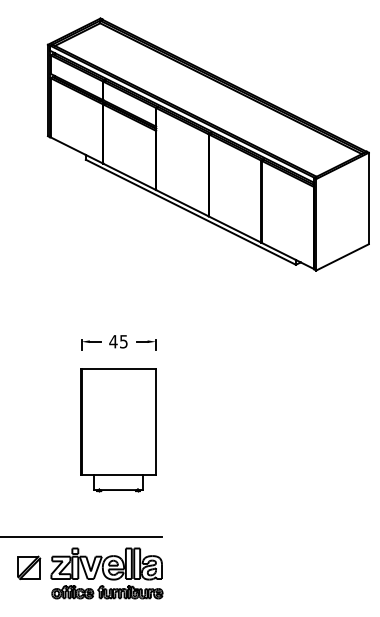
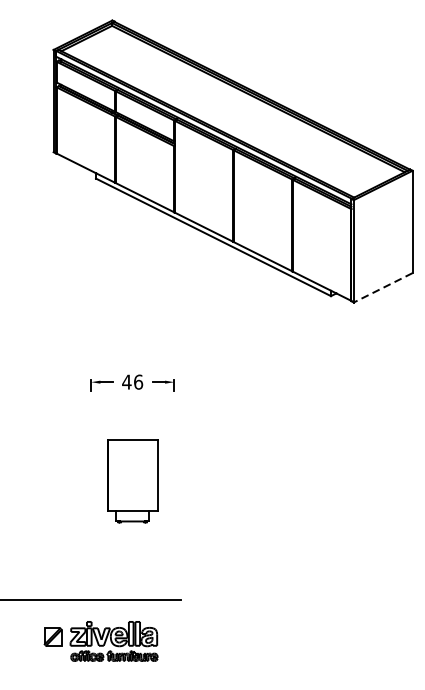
line: (342, 257) -> (383, 287), solid -> dashed
text: (123, 341) -> (138, 381), 45 -> 46
part: (118, 430) -> (132, 481), size x0.6
part: (90, 573) -> (101, 641), size x0.7

